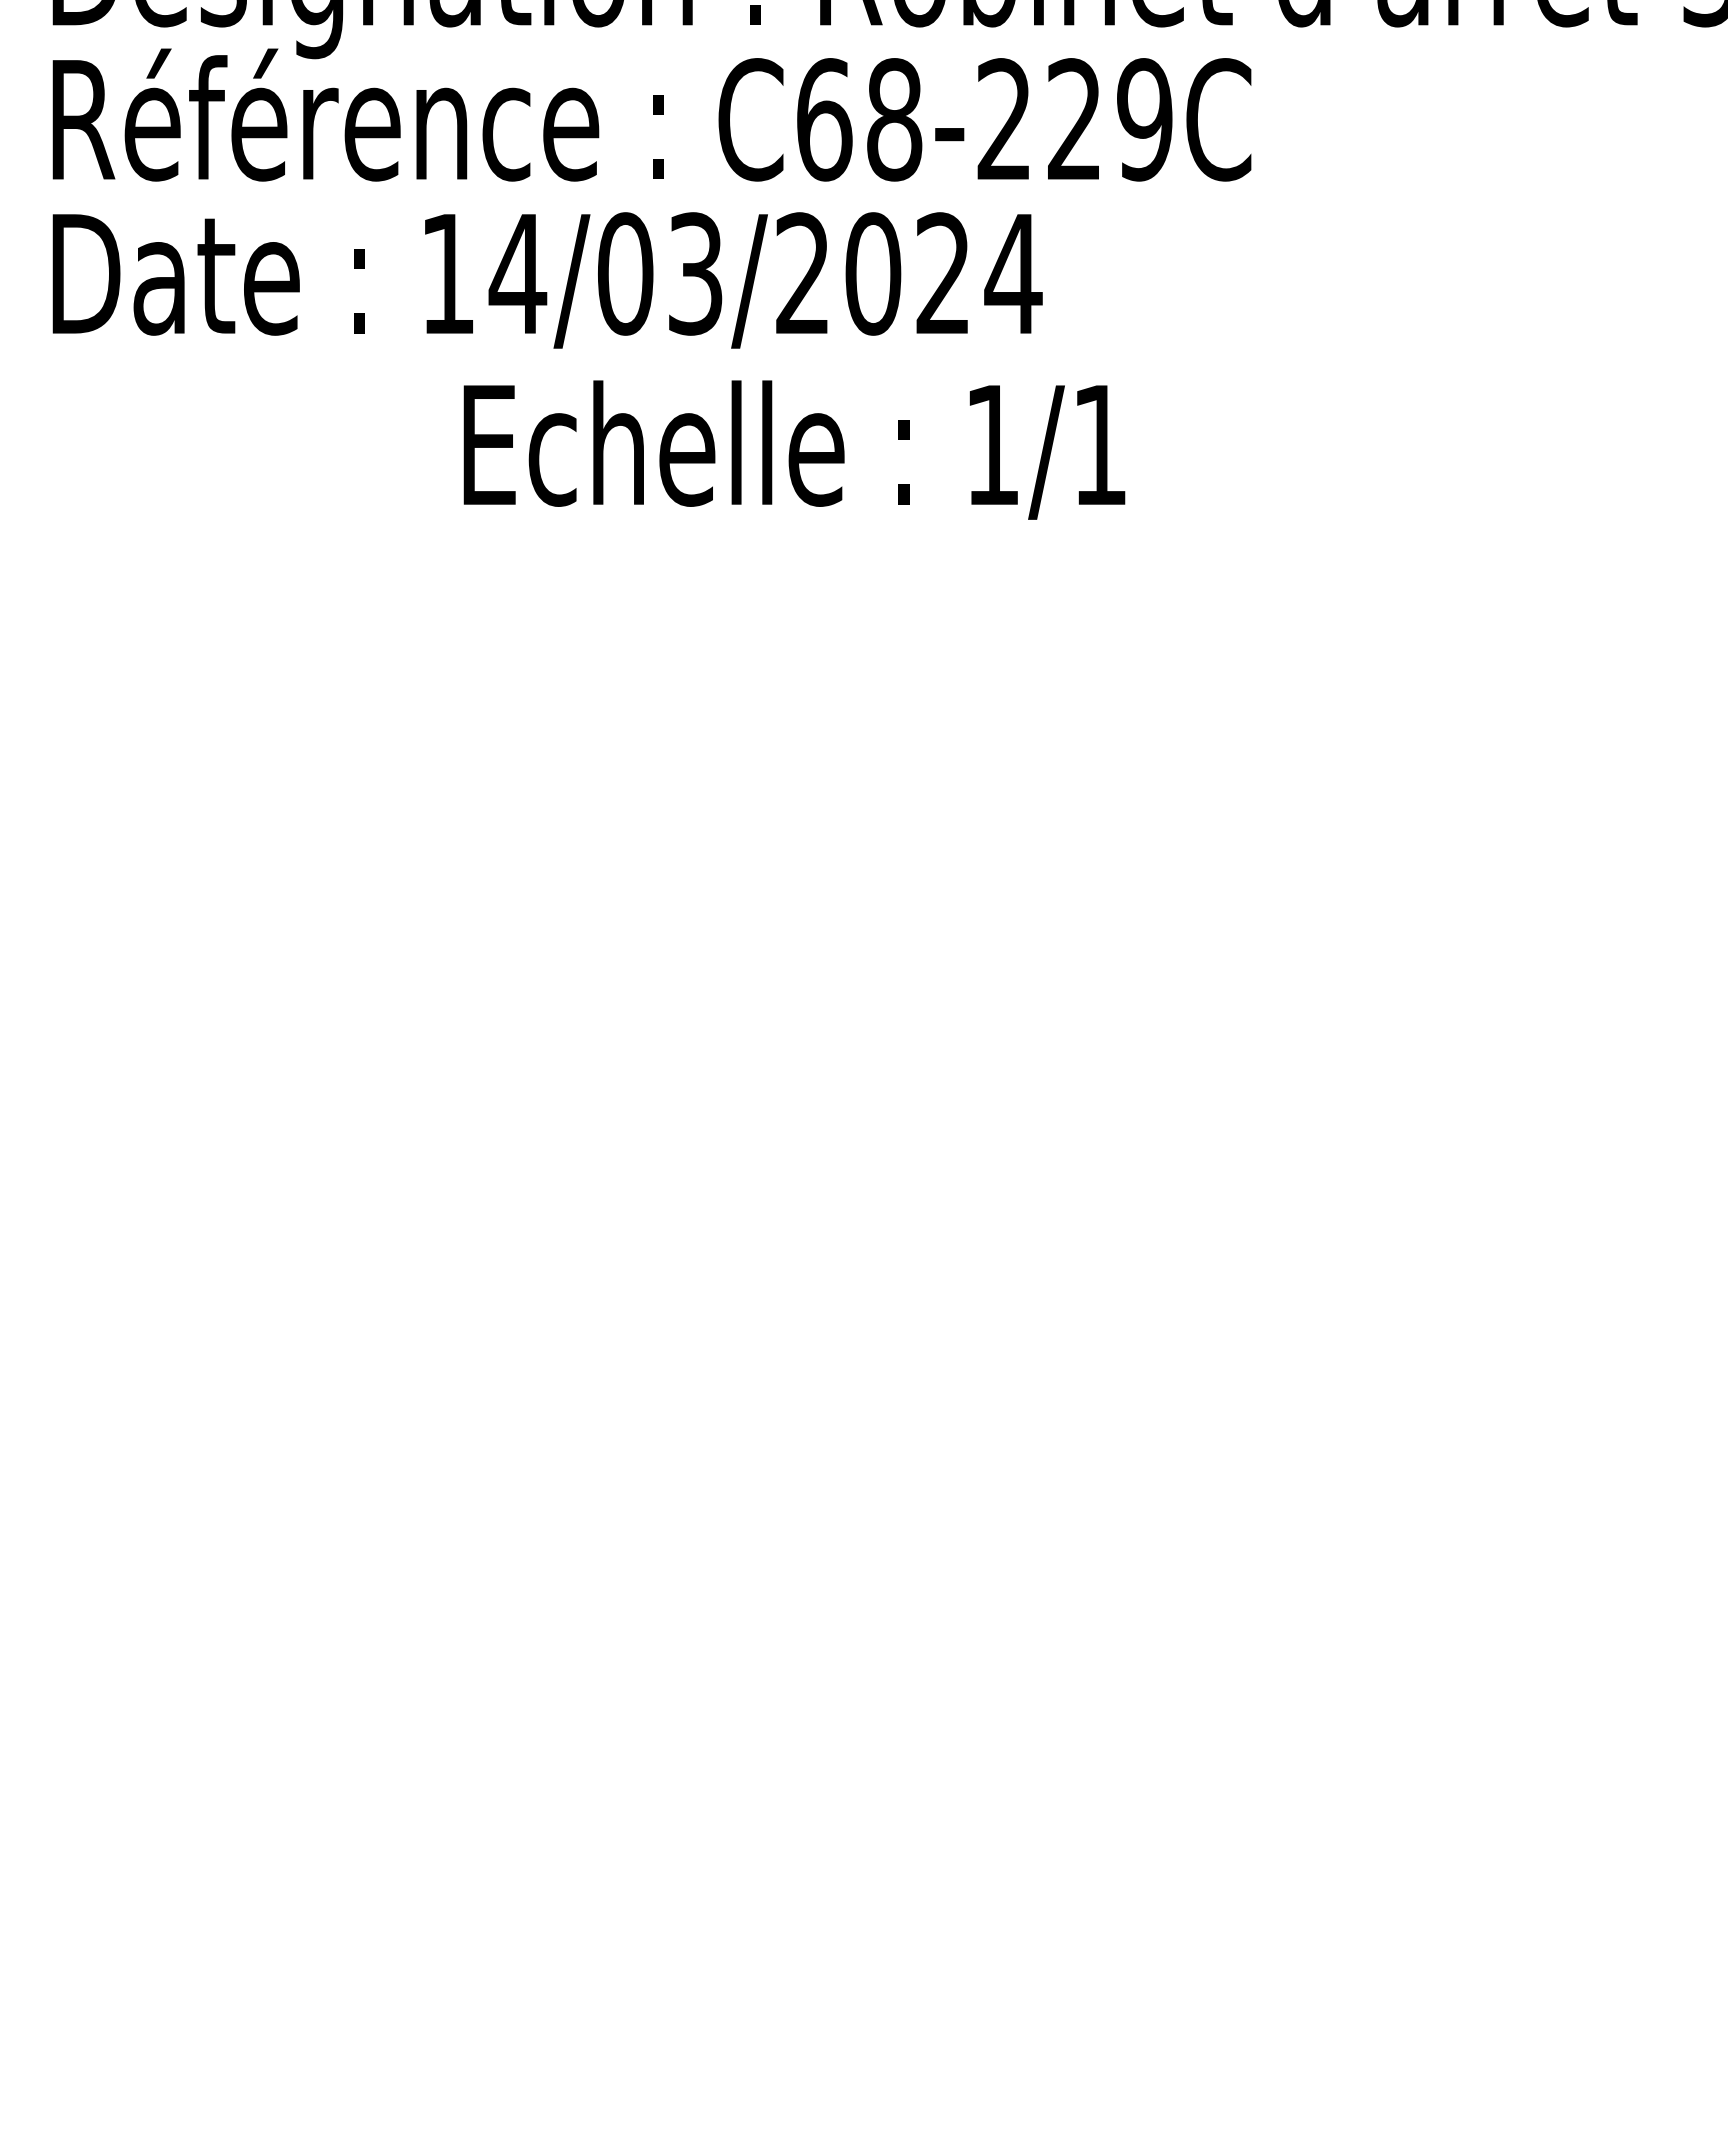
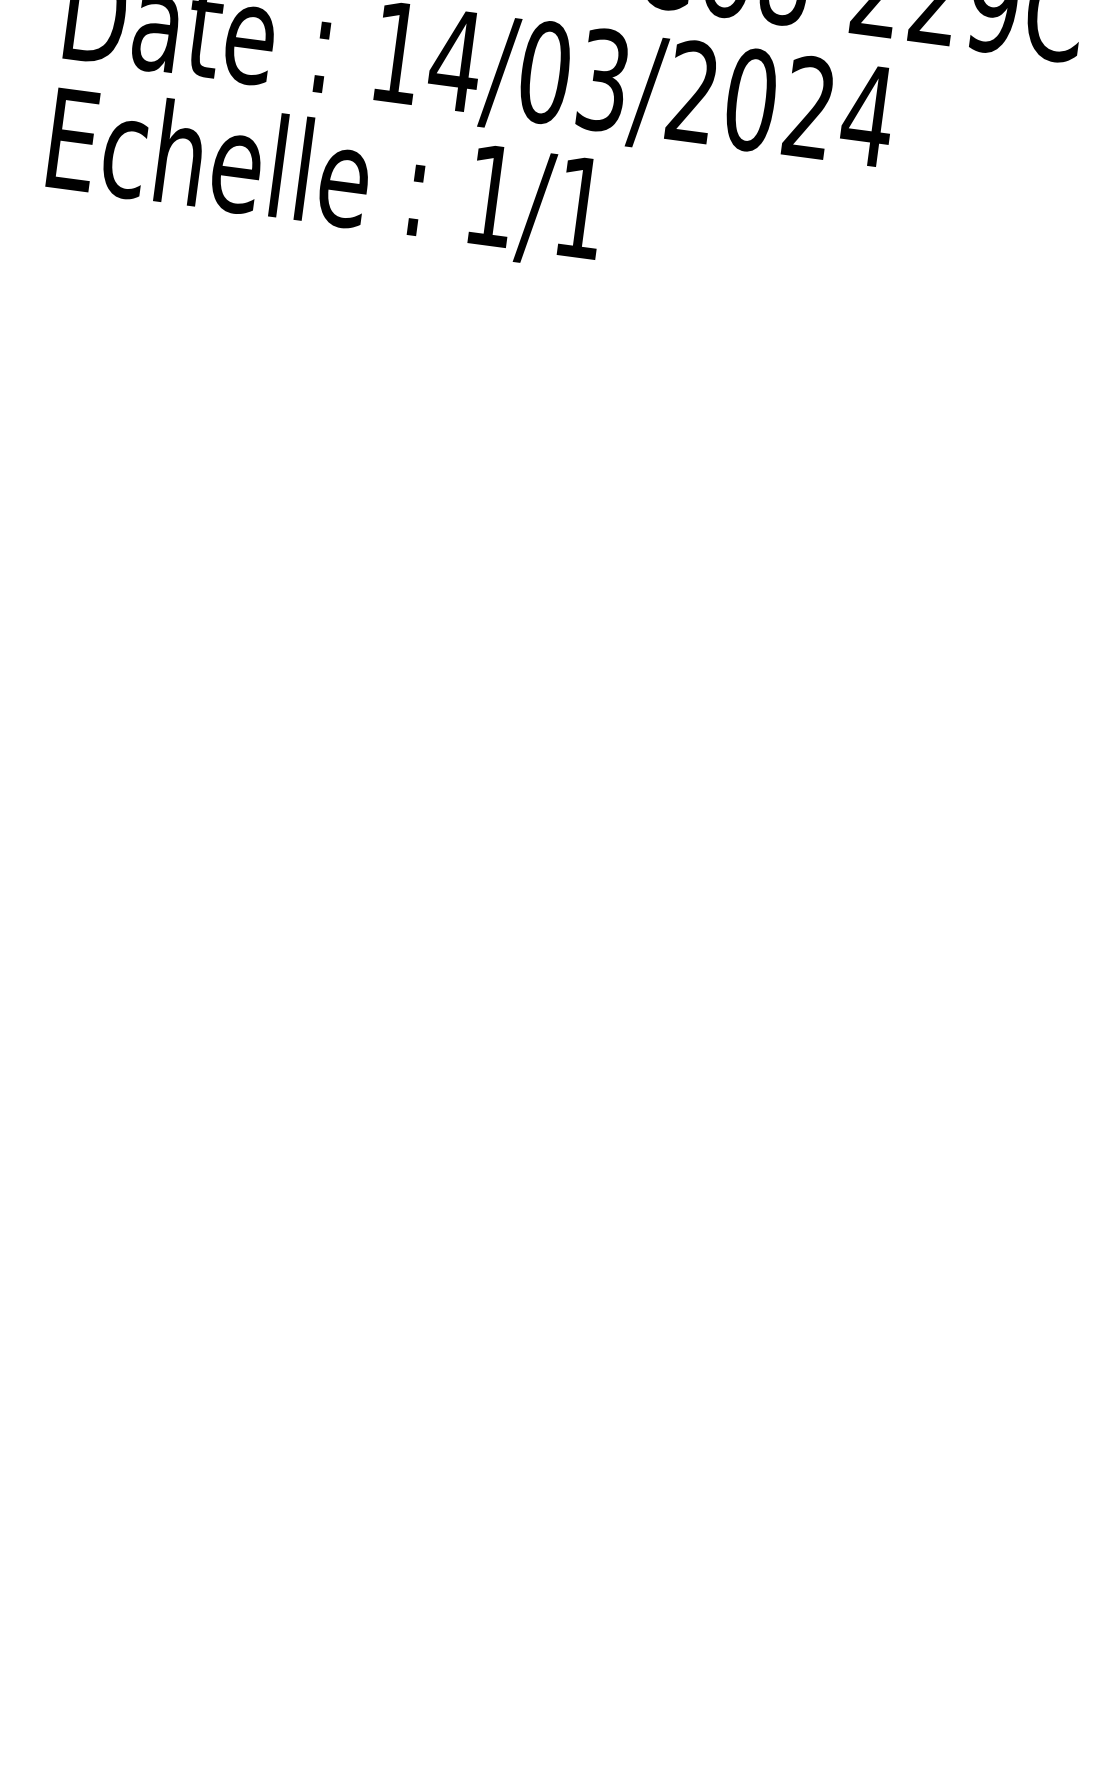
text: (794, 449) -> (326, 177), moved

